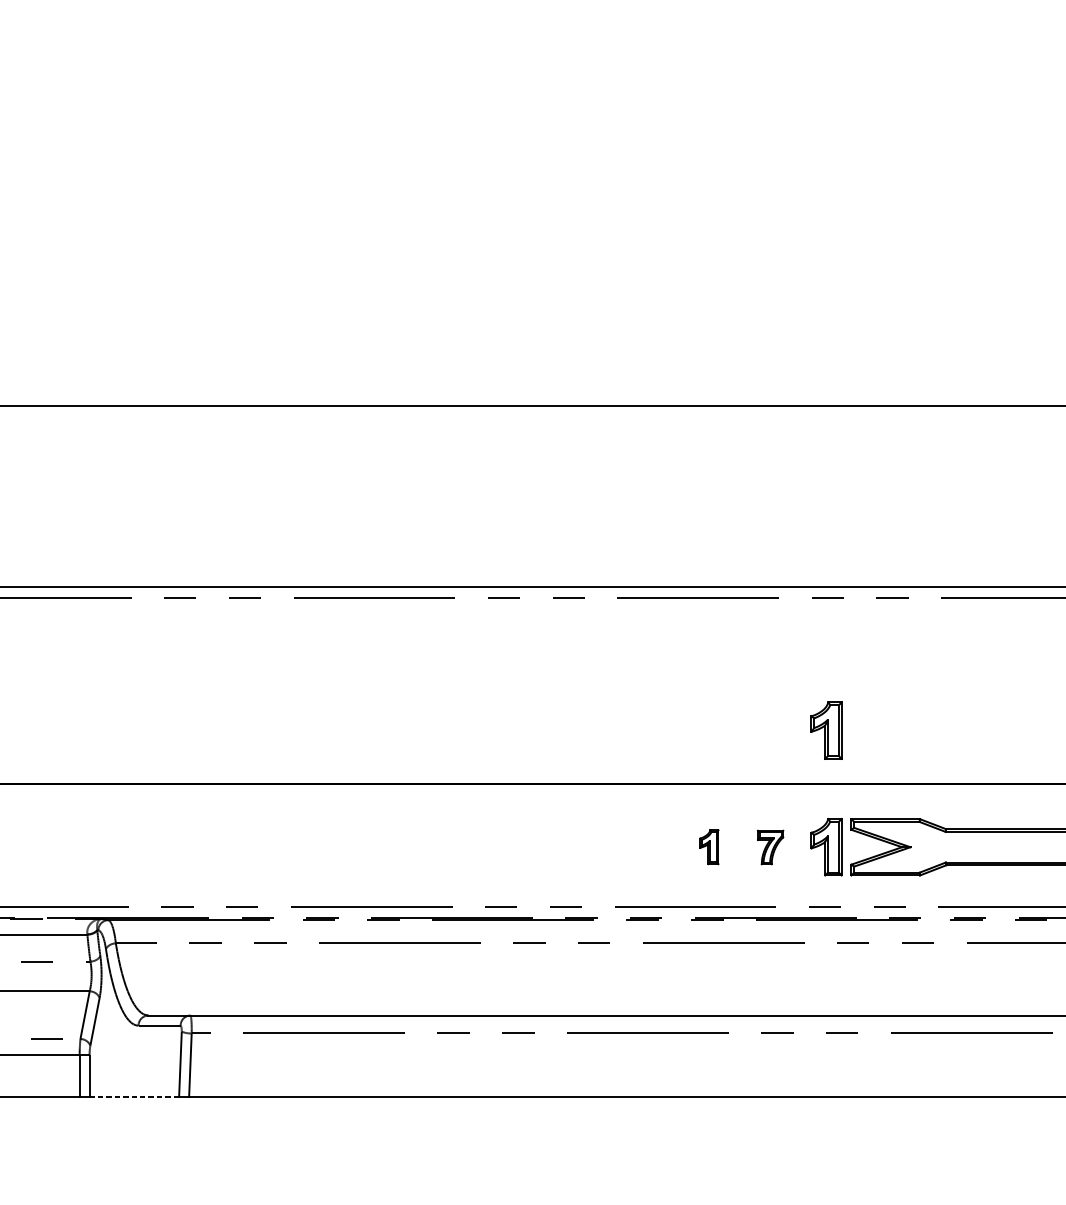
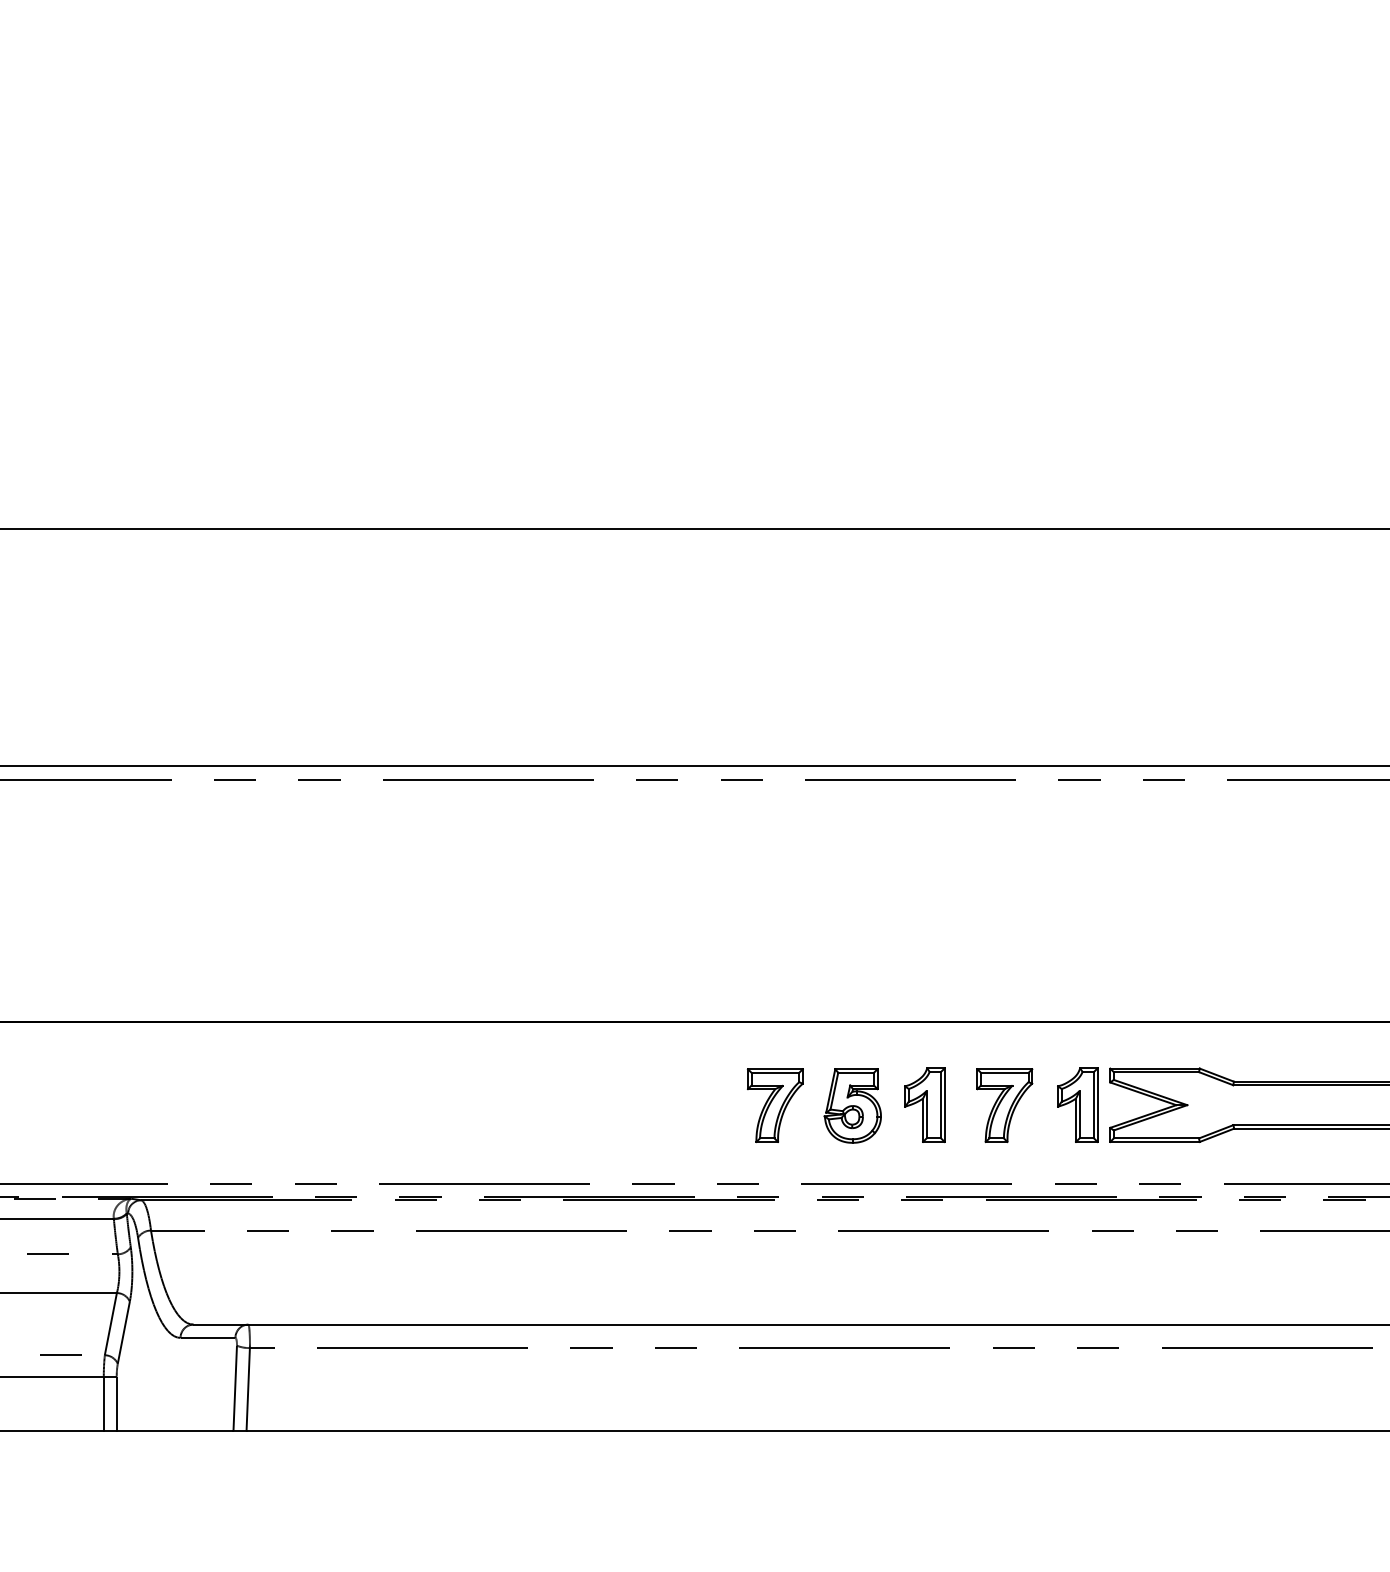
part: (826, 730) -> (1077, 952), removed
part: (708, 846) -> (924, 1104), size x1.67
part: (593, 847) -> (774, 1105), added
part: (653, 847) -> (852, 1105), added
part: (770, 847) -> (1004, 1105), size x1.67
line: (133, 1097) -> (174, 1431), dashed -> solid

